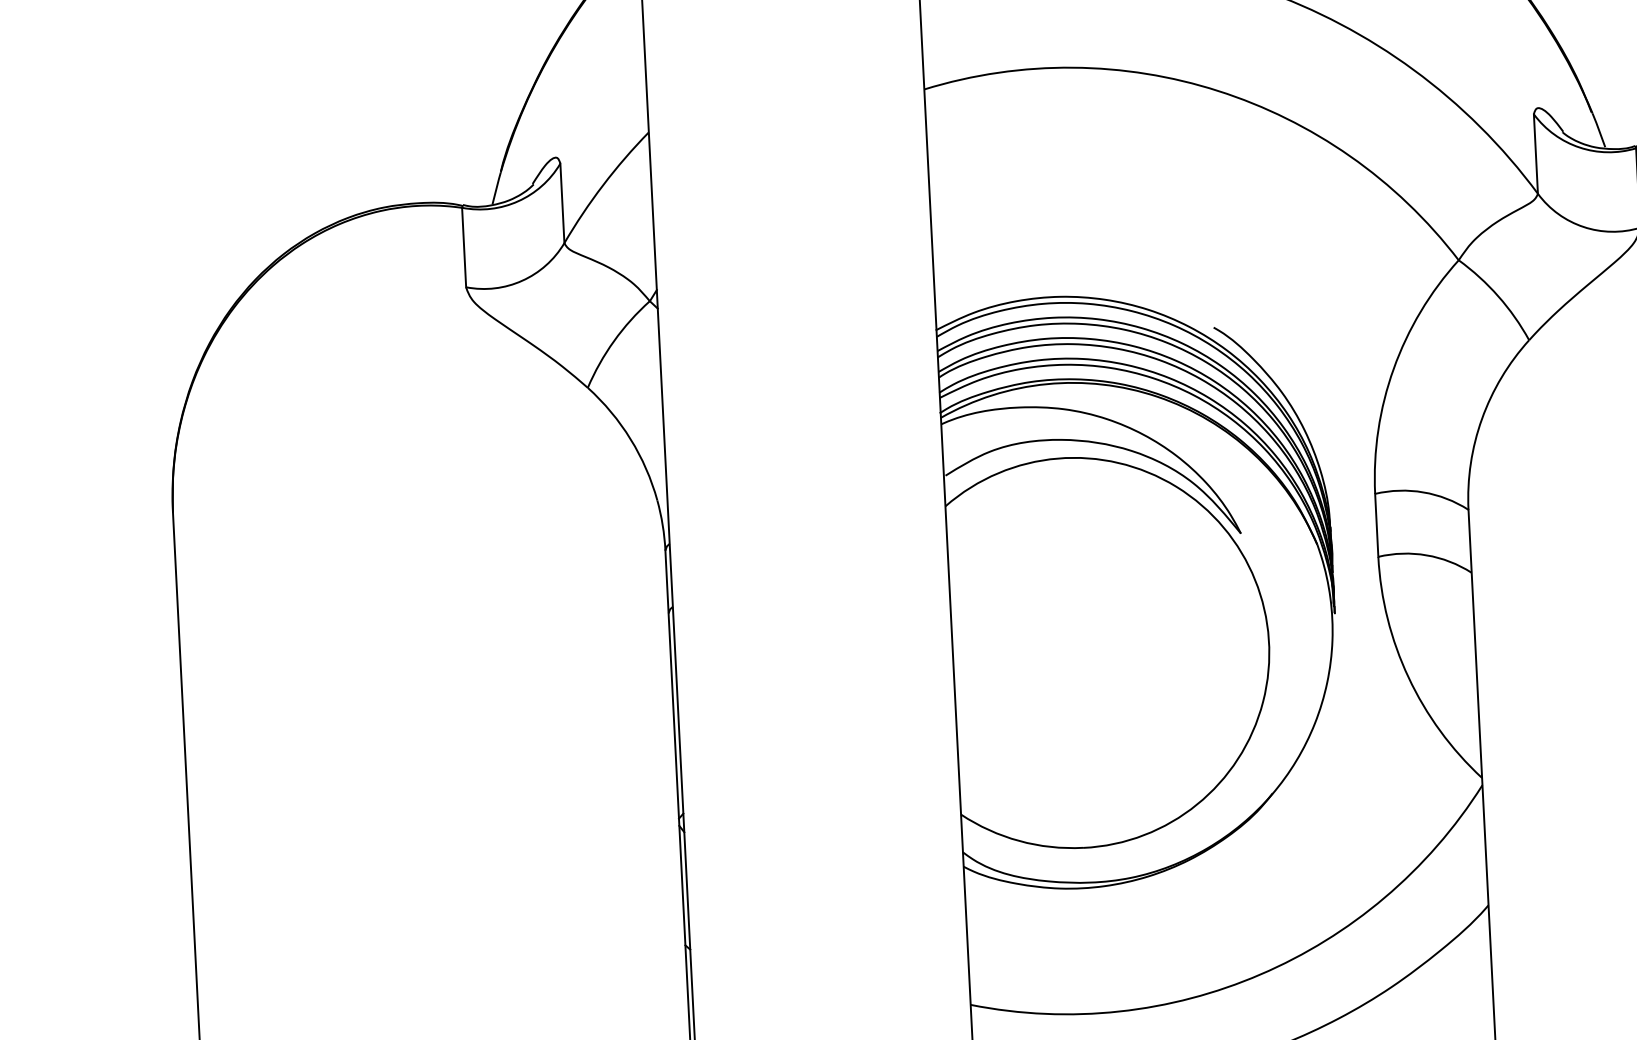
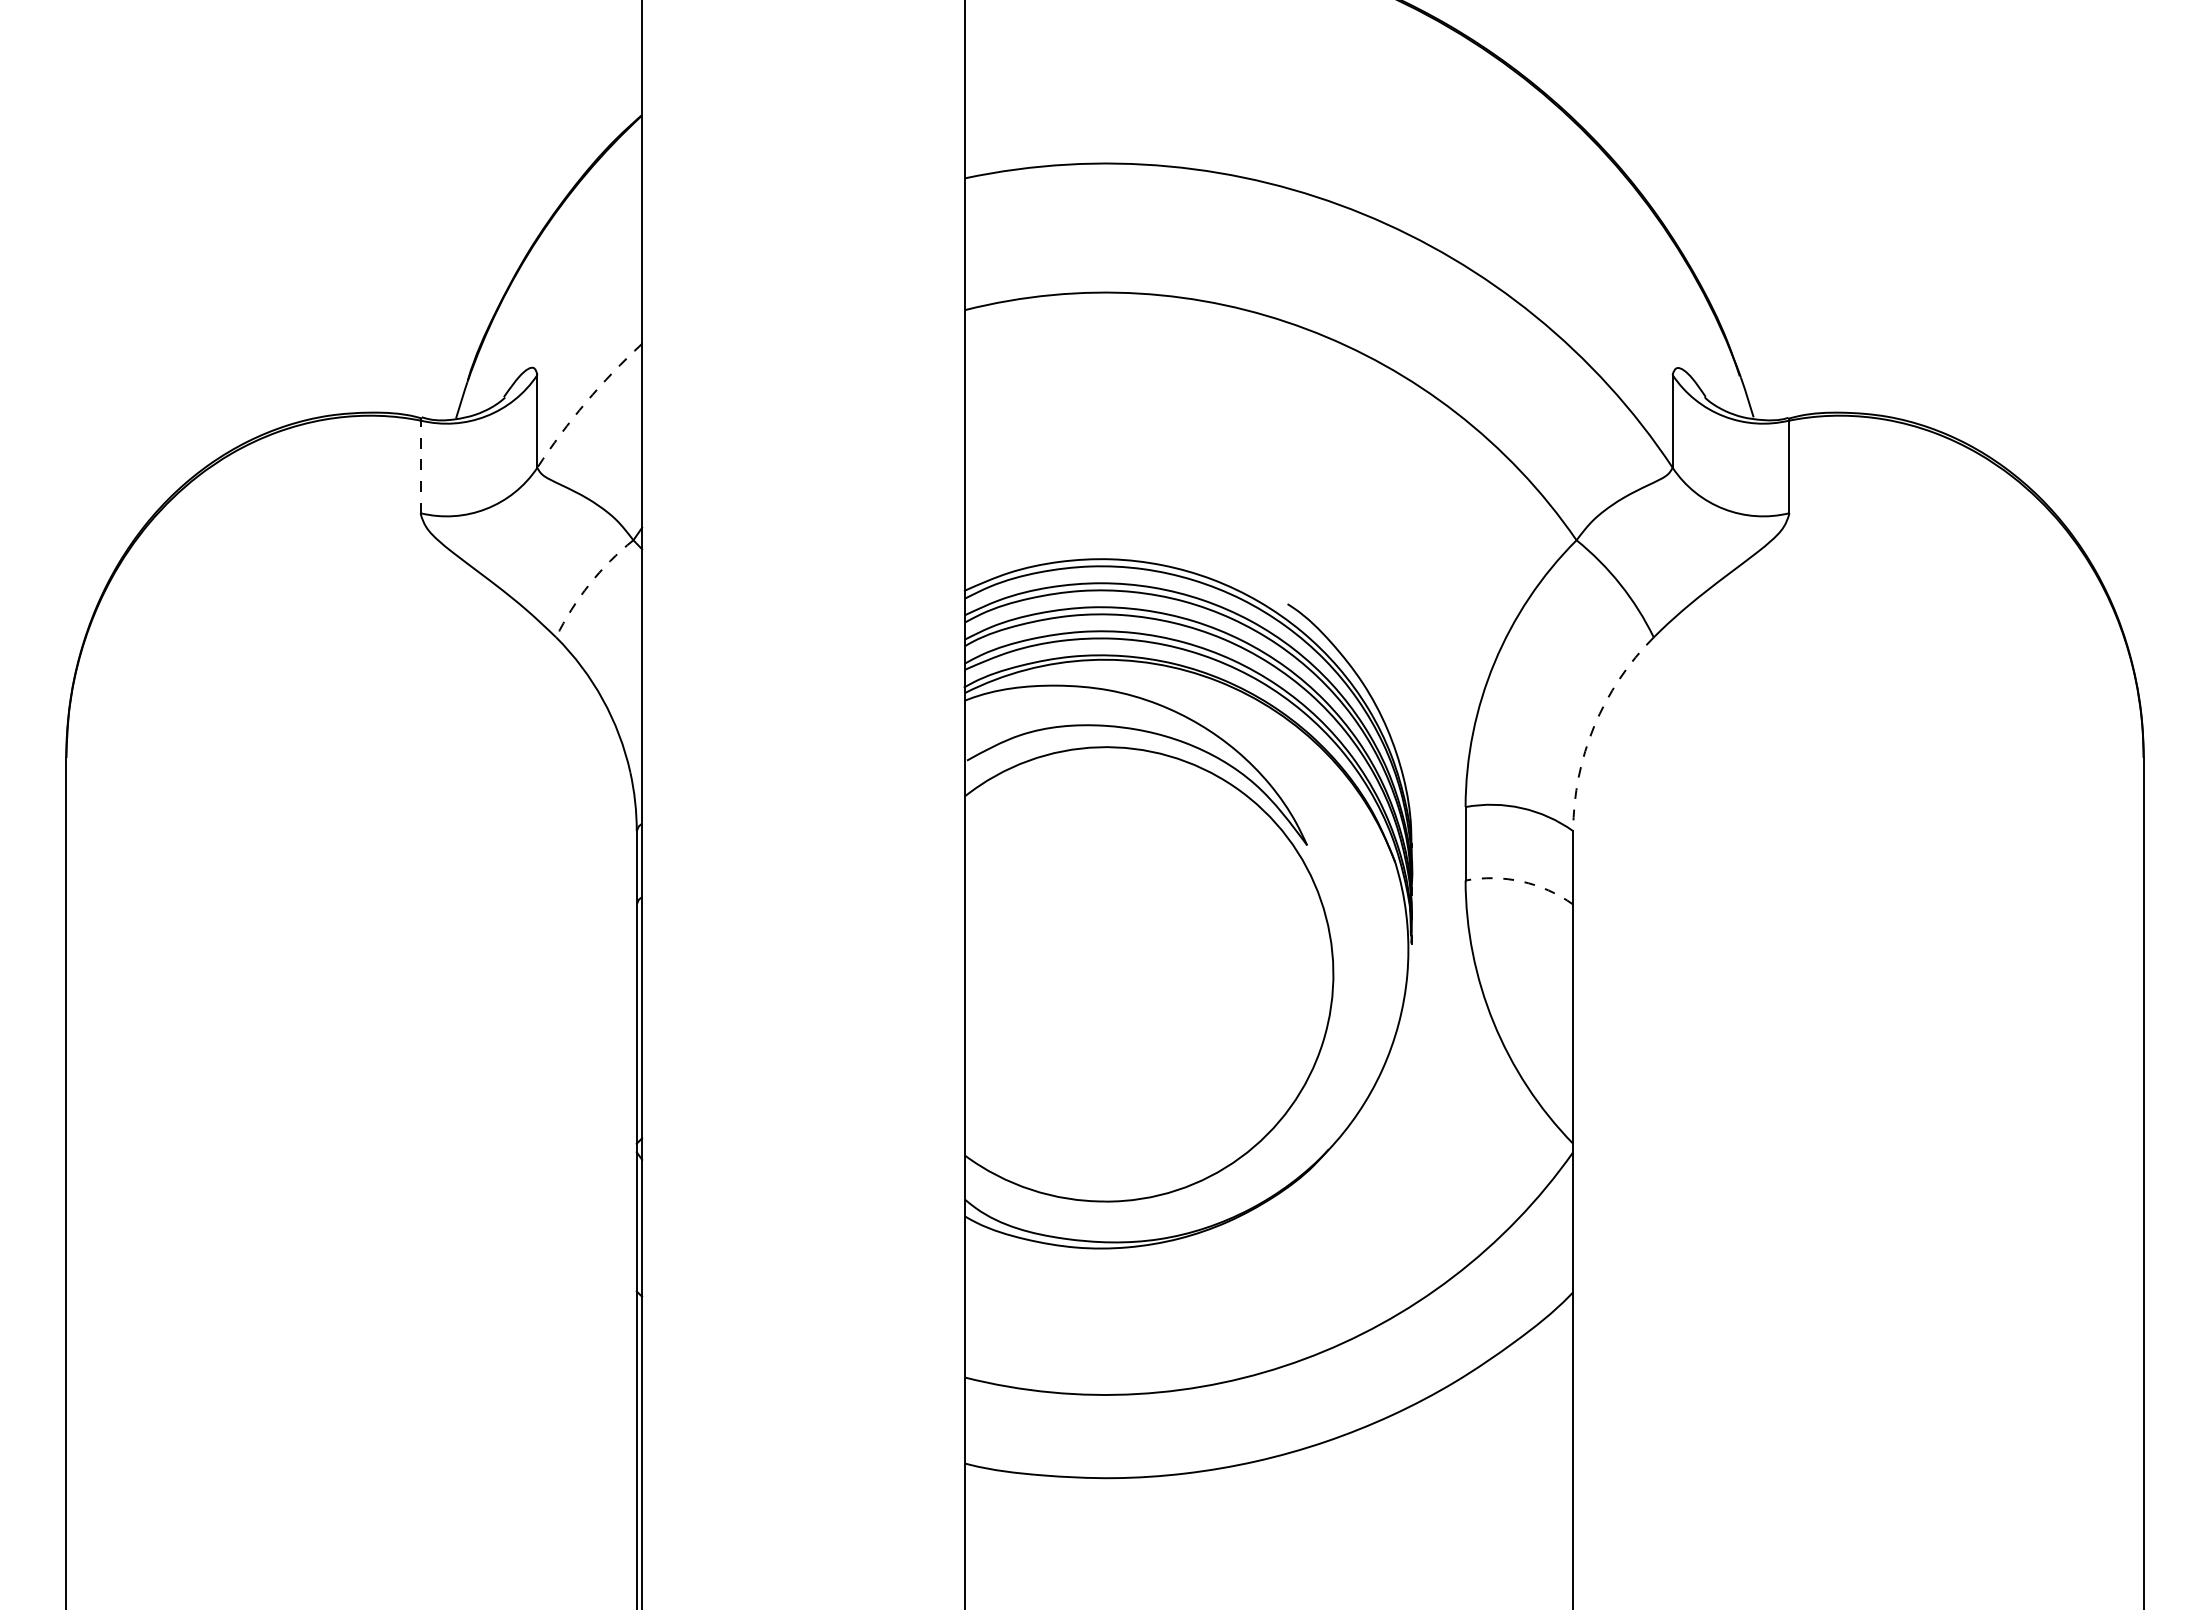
arc: (602, 185) -> (585, 402), solid -> dashed
line: (464, 247) -> (420, 466), solid -> dashed
arc: (614, 341) -> (589, 584), solid -> dashed
arc: (1482, 419) -> (1594, 726), solid -> dashed
arc: (1426, 555) -> (1521, 881), solid -> dashed

